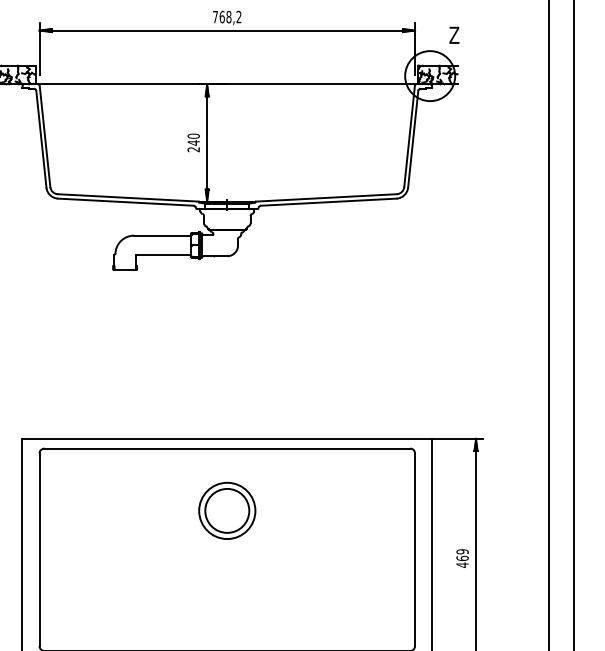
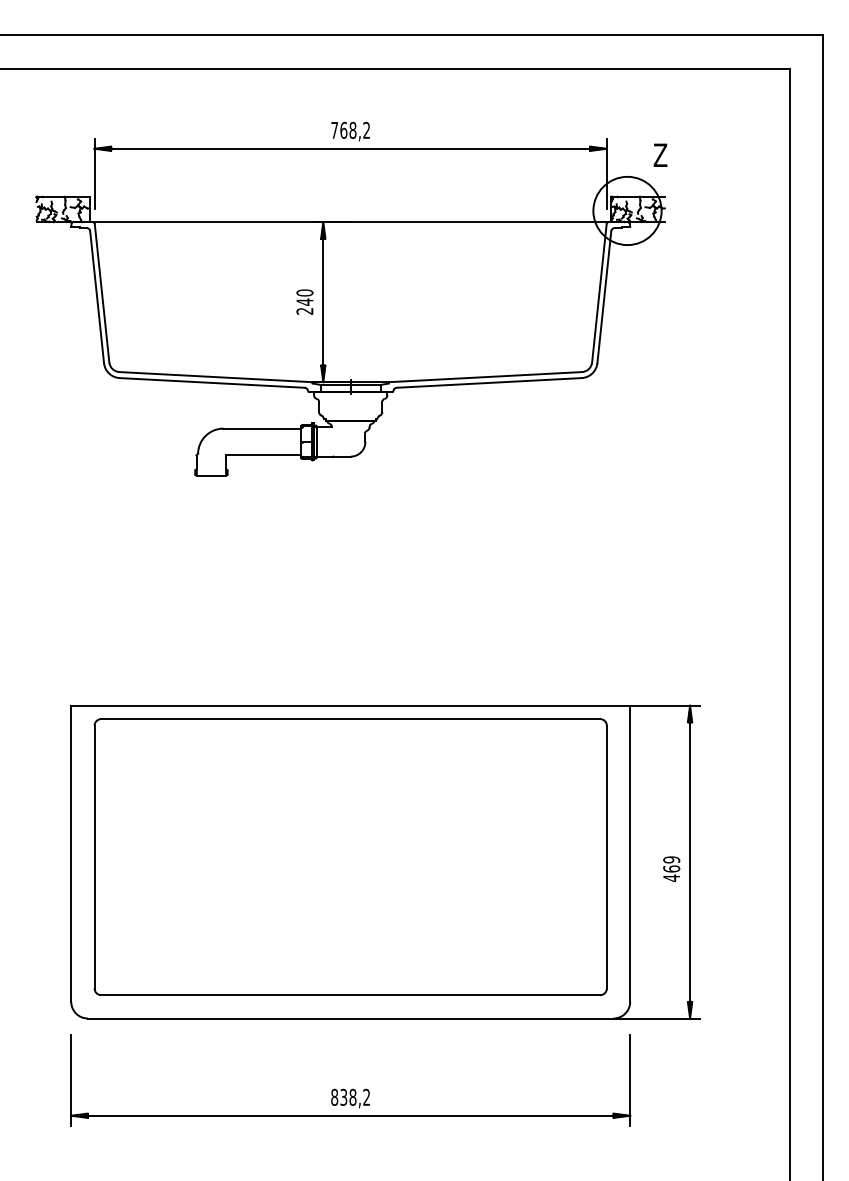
part: (227, 510) -> (350, 803), removed

